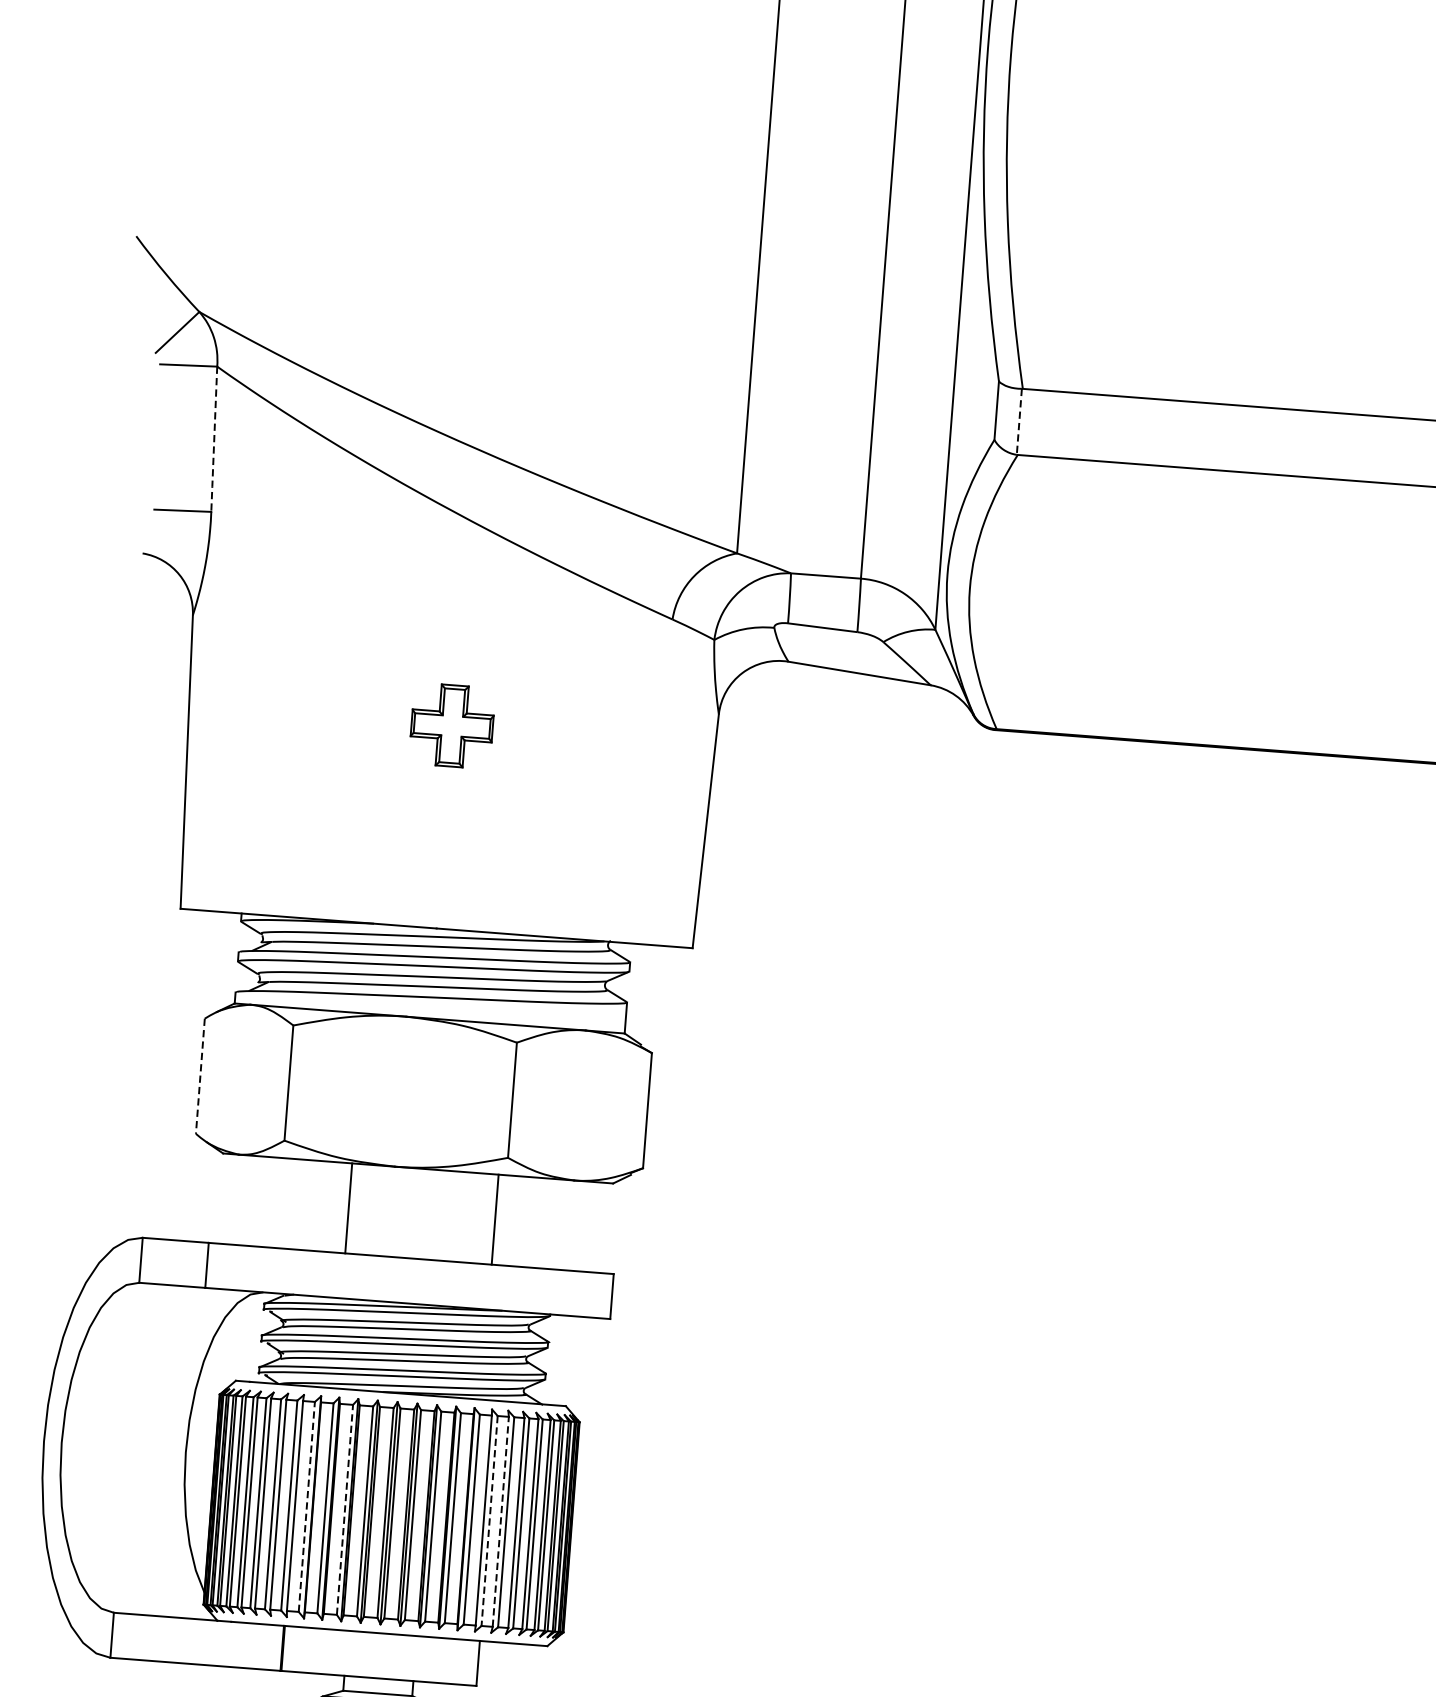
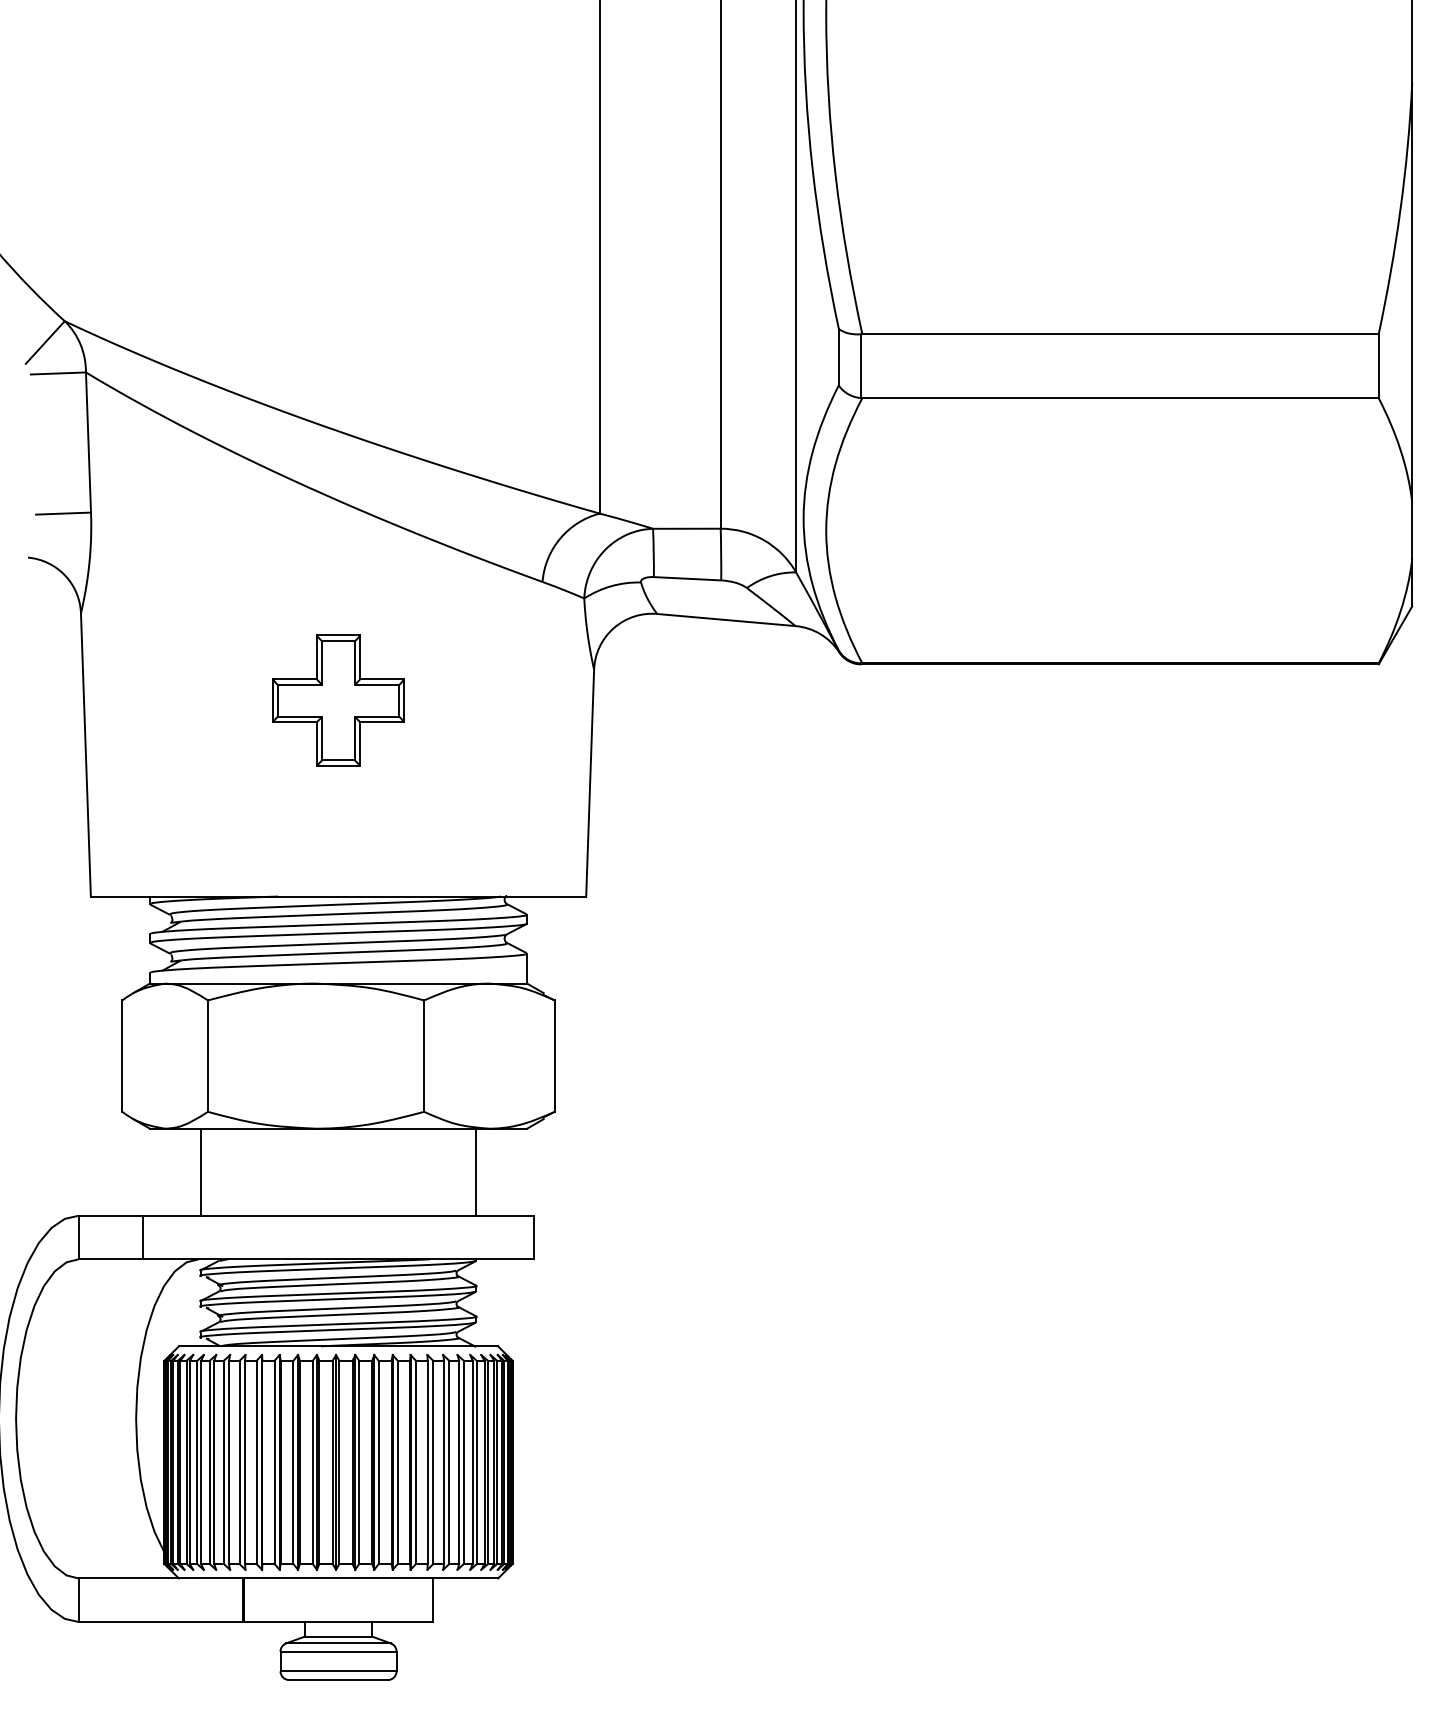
line: (1019, 422) -> (861, 366), dashed -> solid
line: (214, 440) -> (88, 443), dashed -> solid
part: (452, 725) -> (338, 700), size x1.67
line: (200, 1076) -> (122, 1056), dashed -> solid
line: (348, 1207) -> (200, 1171), moved
line: (495, 1218) -> (476, 1171), moved
line: (306, 1507) -> (256, 1462), dashed -> solid
line: (345, 1509) -> (293, 1462), dashed -> solid
line: (489, 1521) -> (433, 1462), dashed -> solid
line: (501, 1521) -> (444, 1462), dashed -> solid

